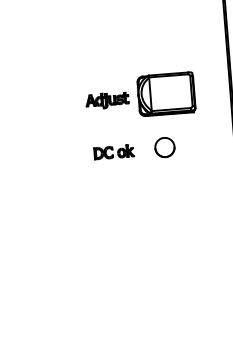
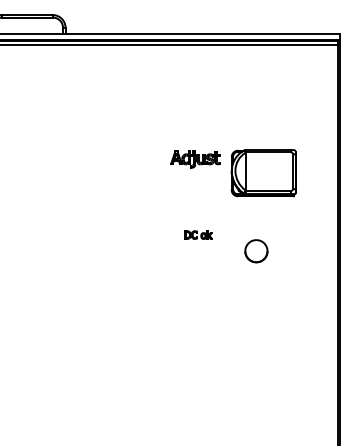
part: (107, 100) -> (195, 159), moved
part: (165, 147) -> (256, 251), moved
part: (114, 151) -> (198, 234), size x0.6

